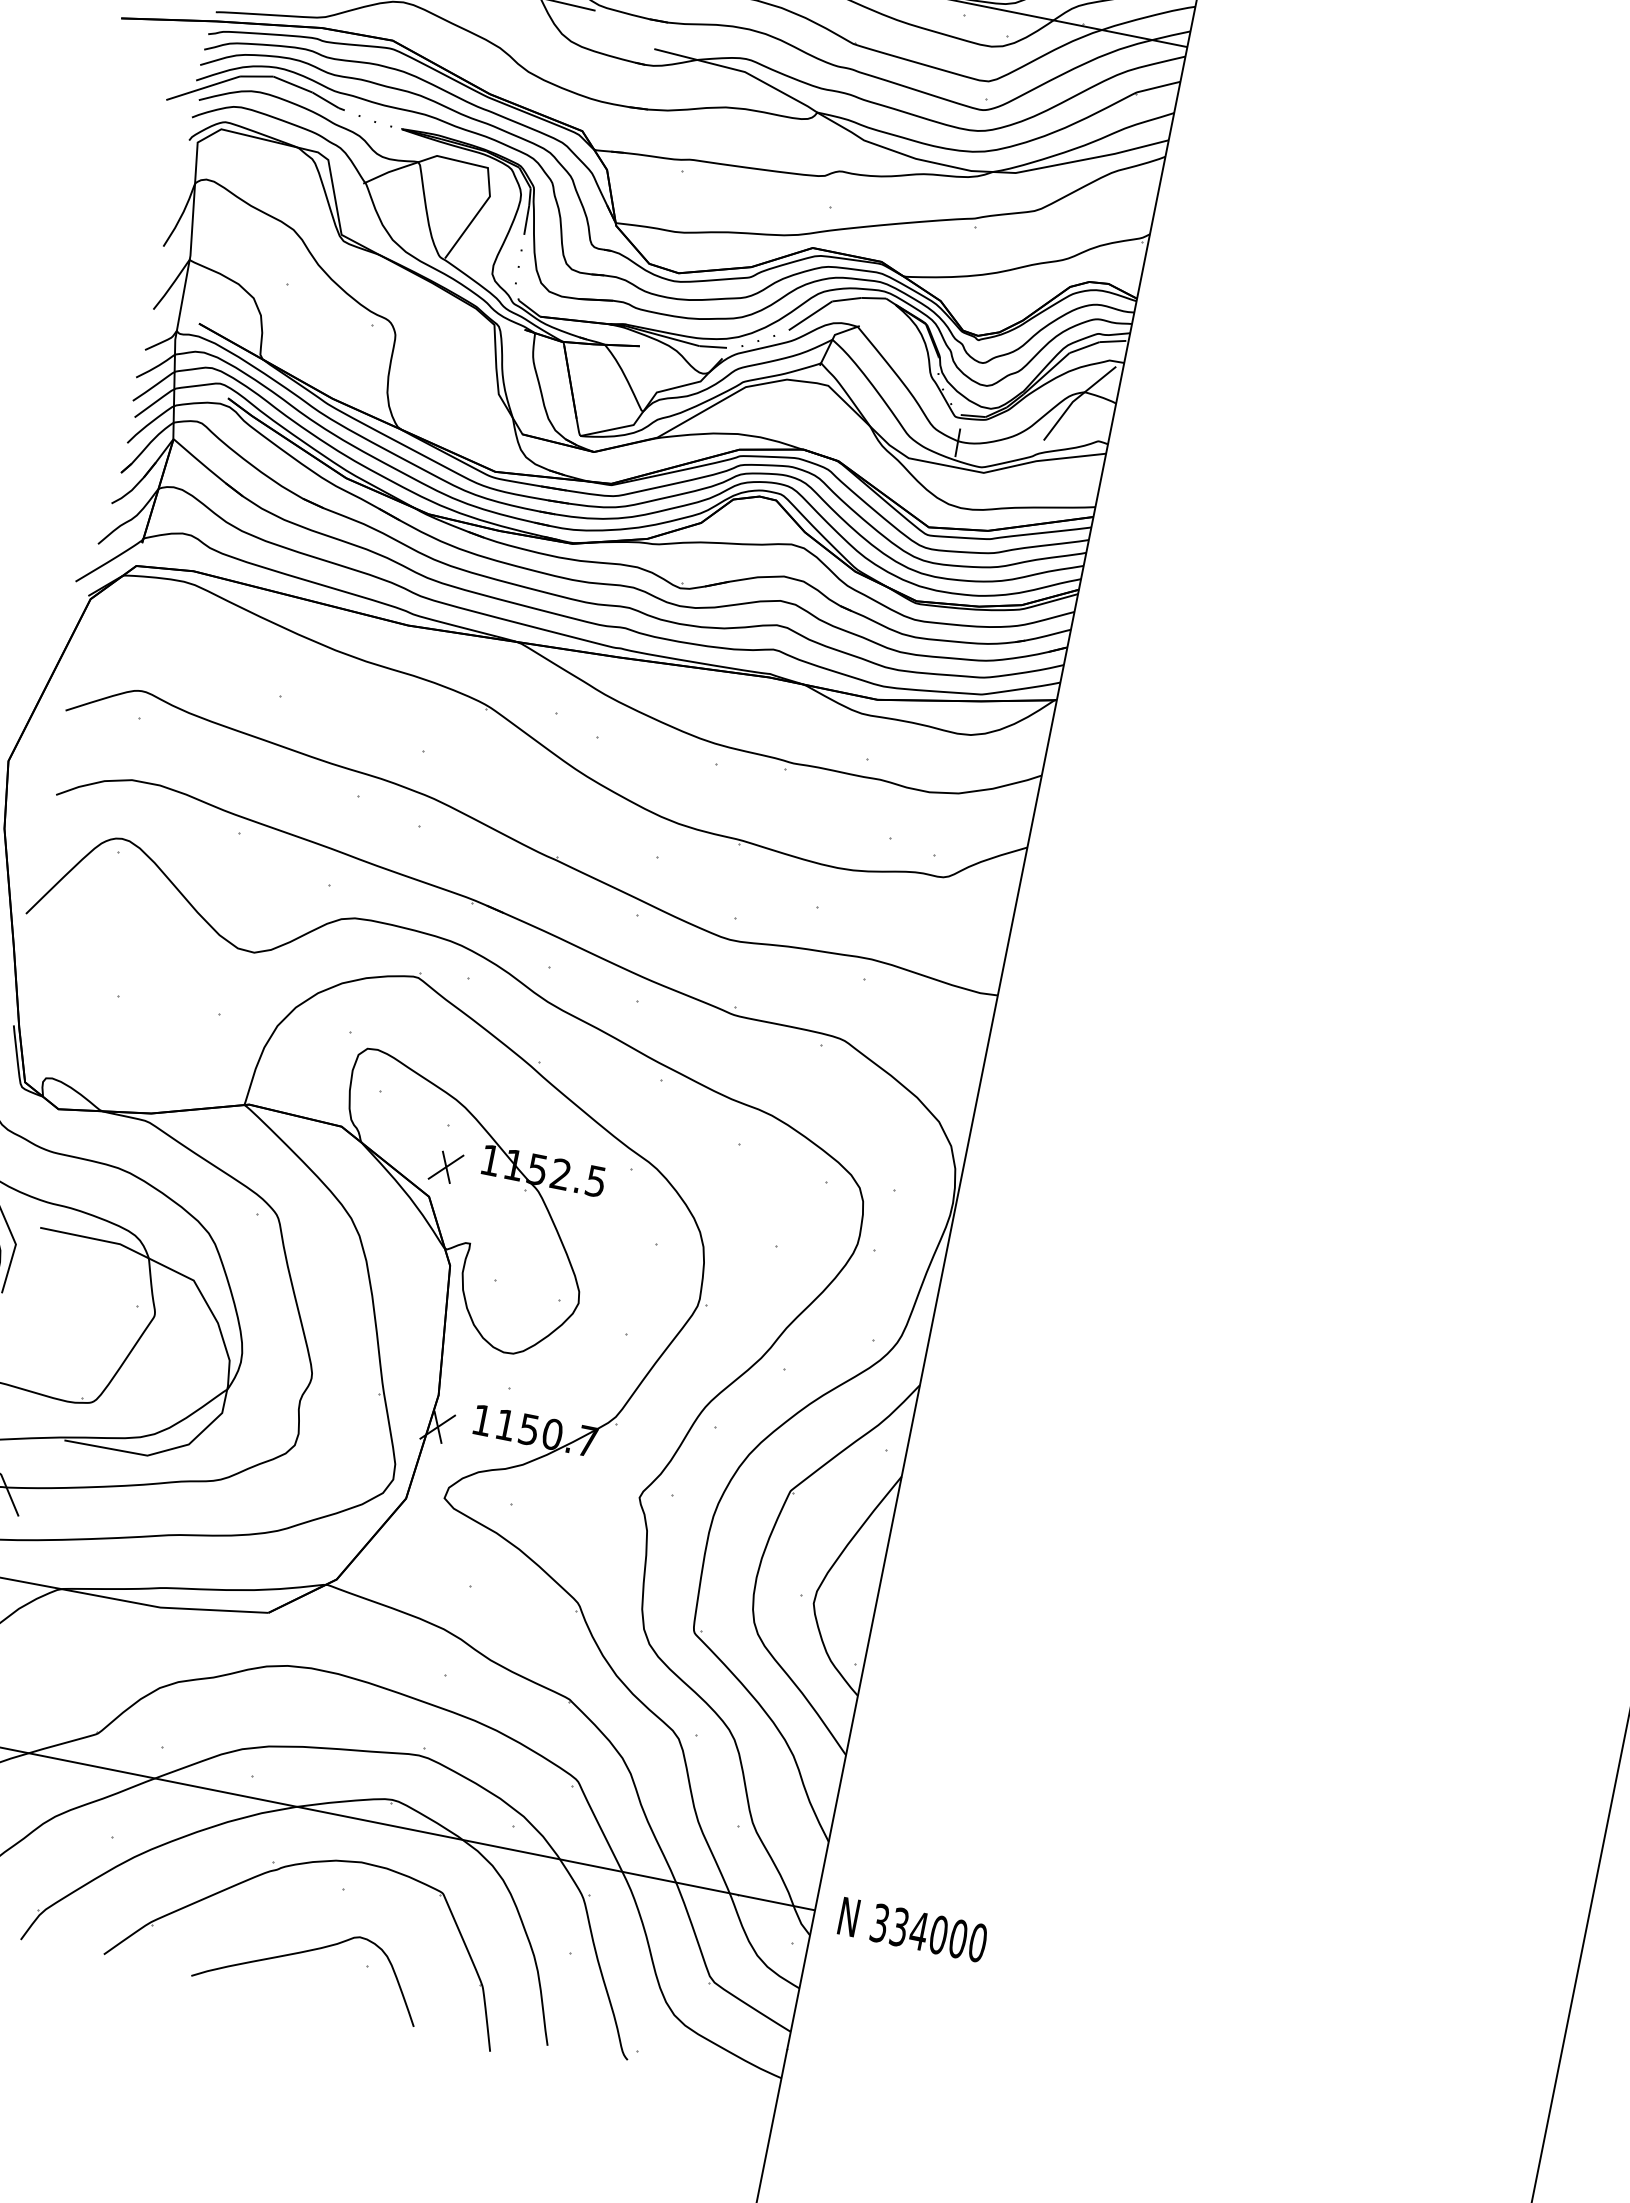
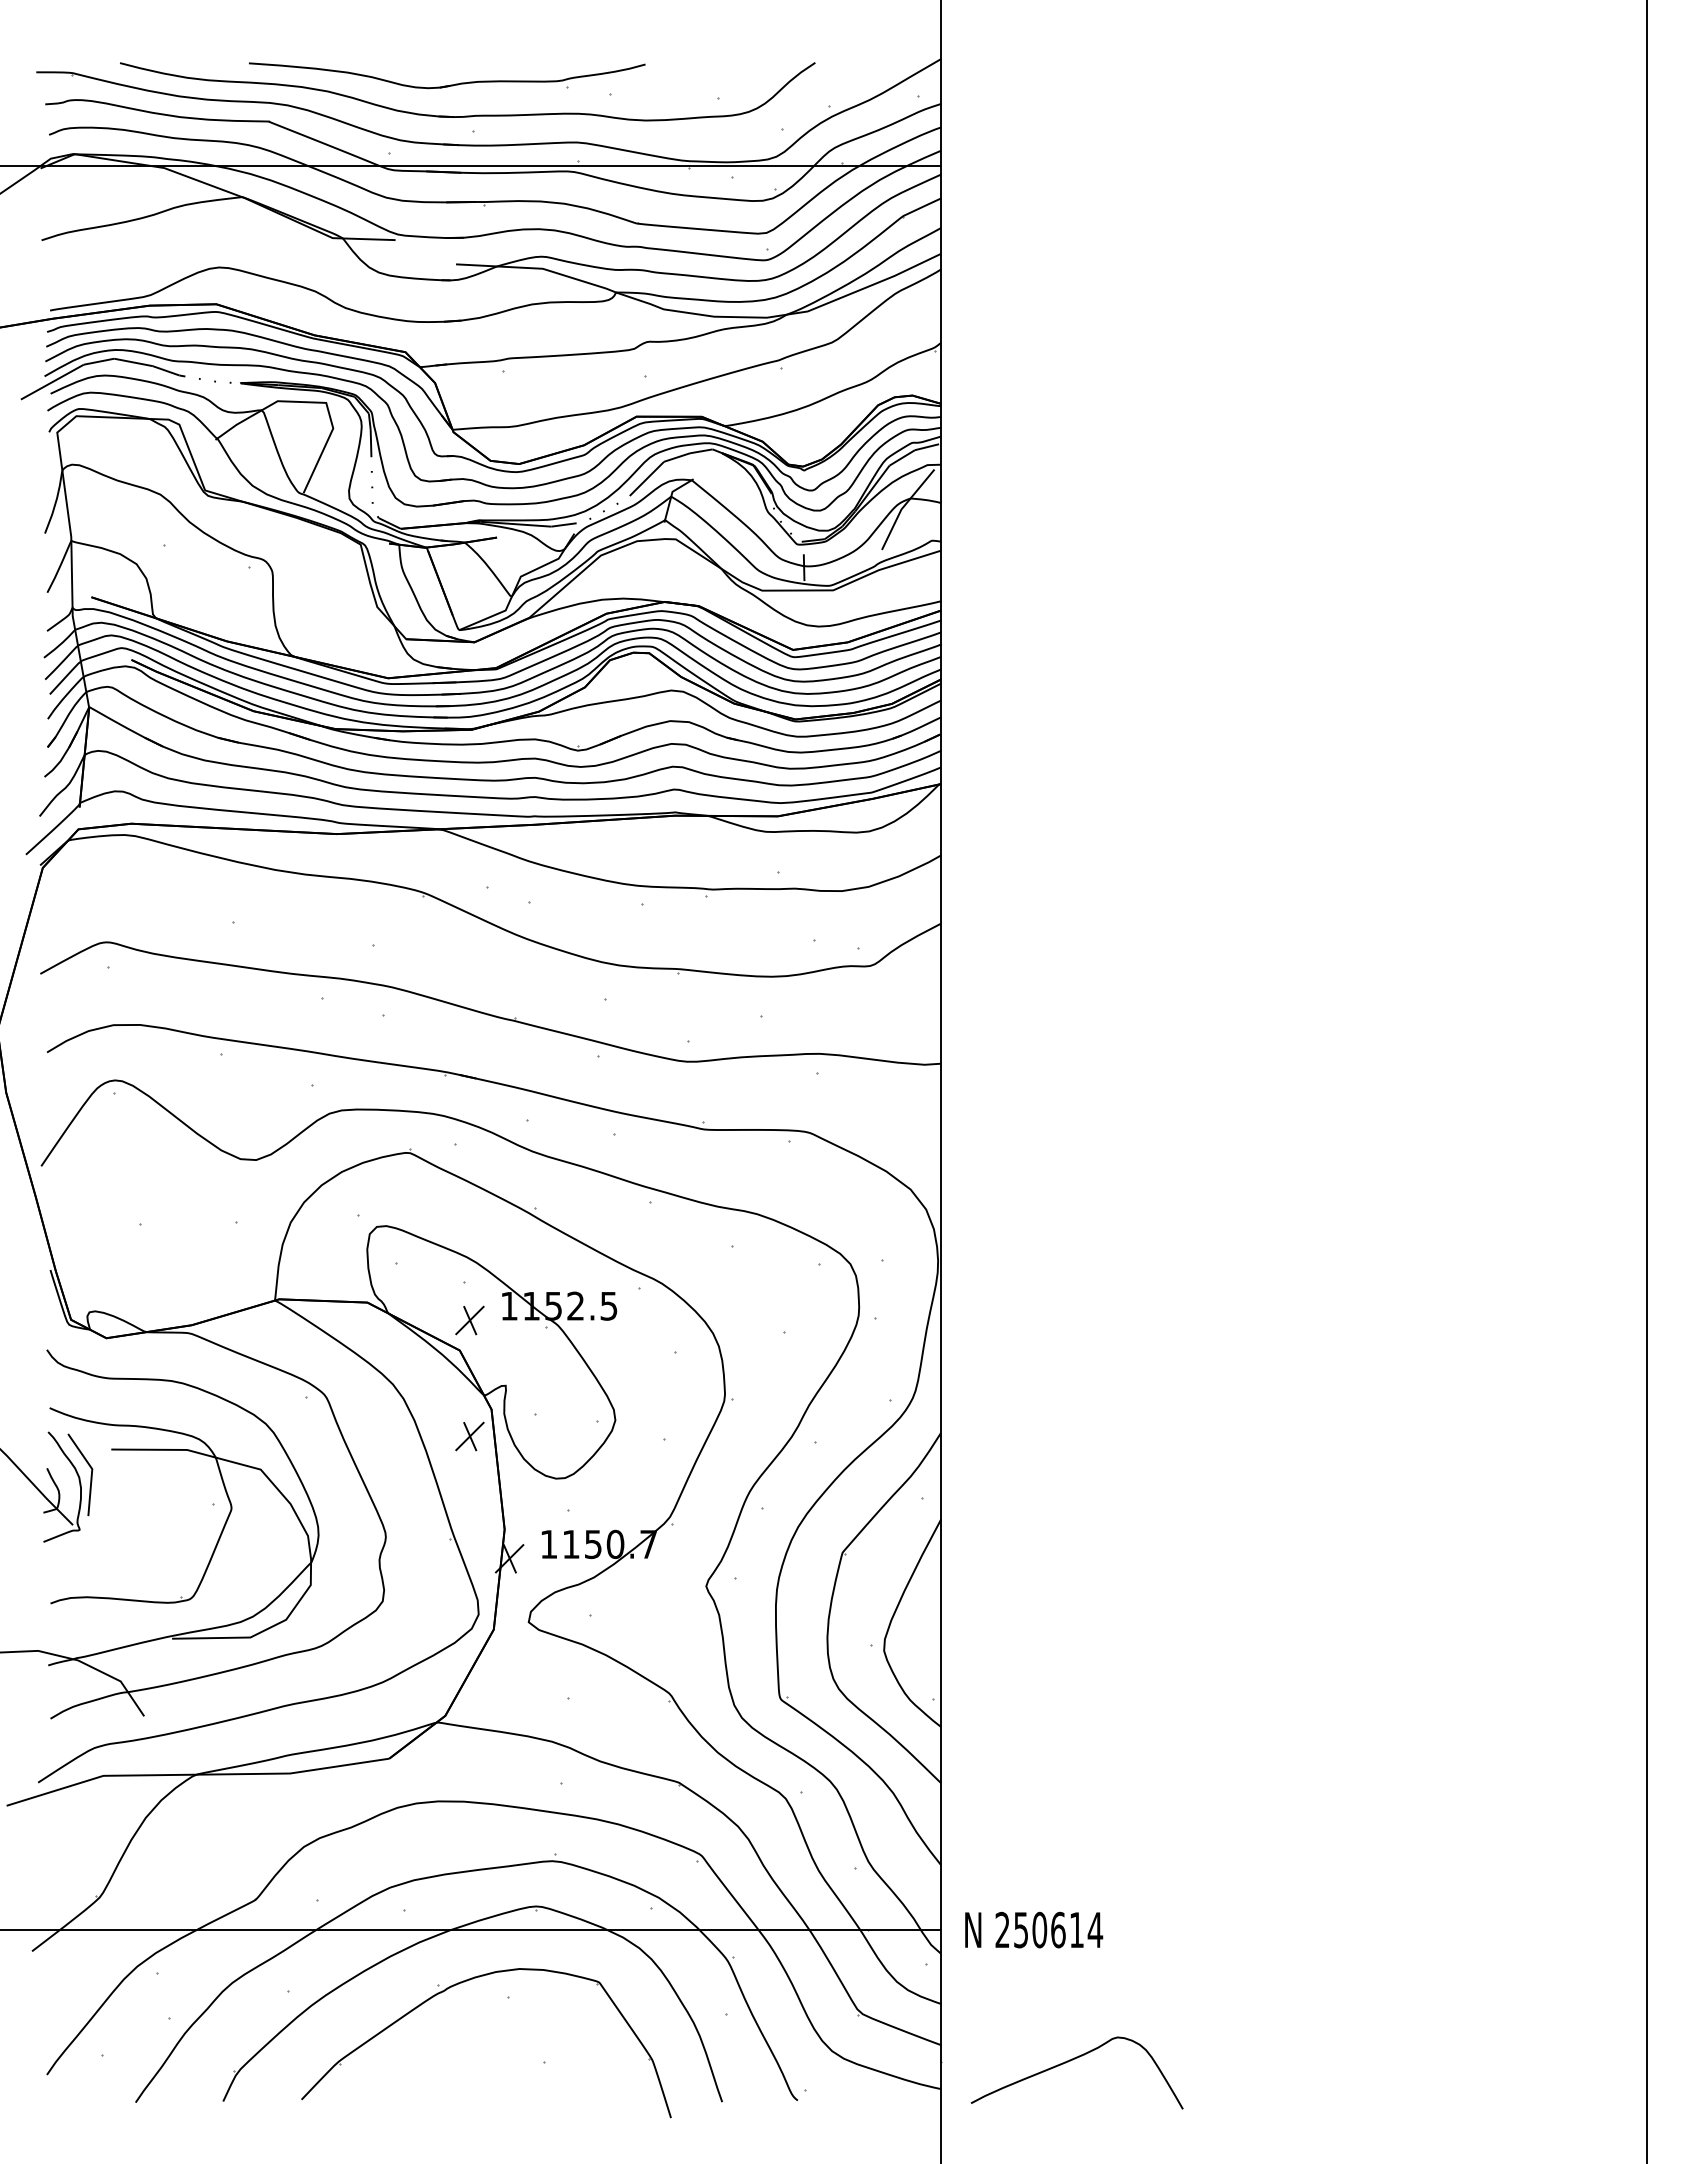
part: (421, 1289) -> (469, 1436), added
text: (929, 1932) -> (1049, 1929), 334000 -> 250614
curve: (305, 1952) -> (1070, 2061), moved

